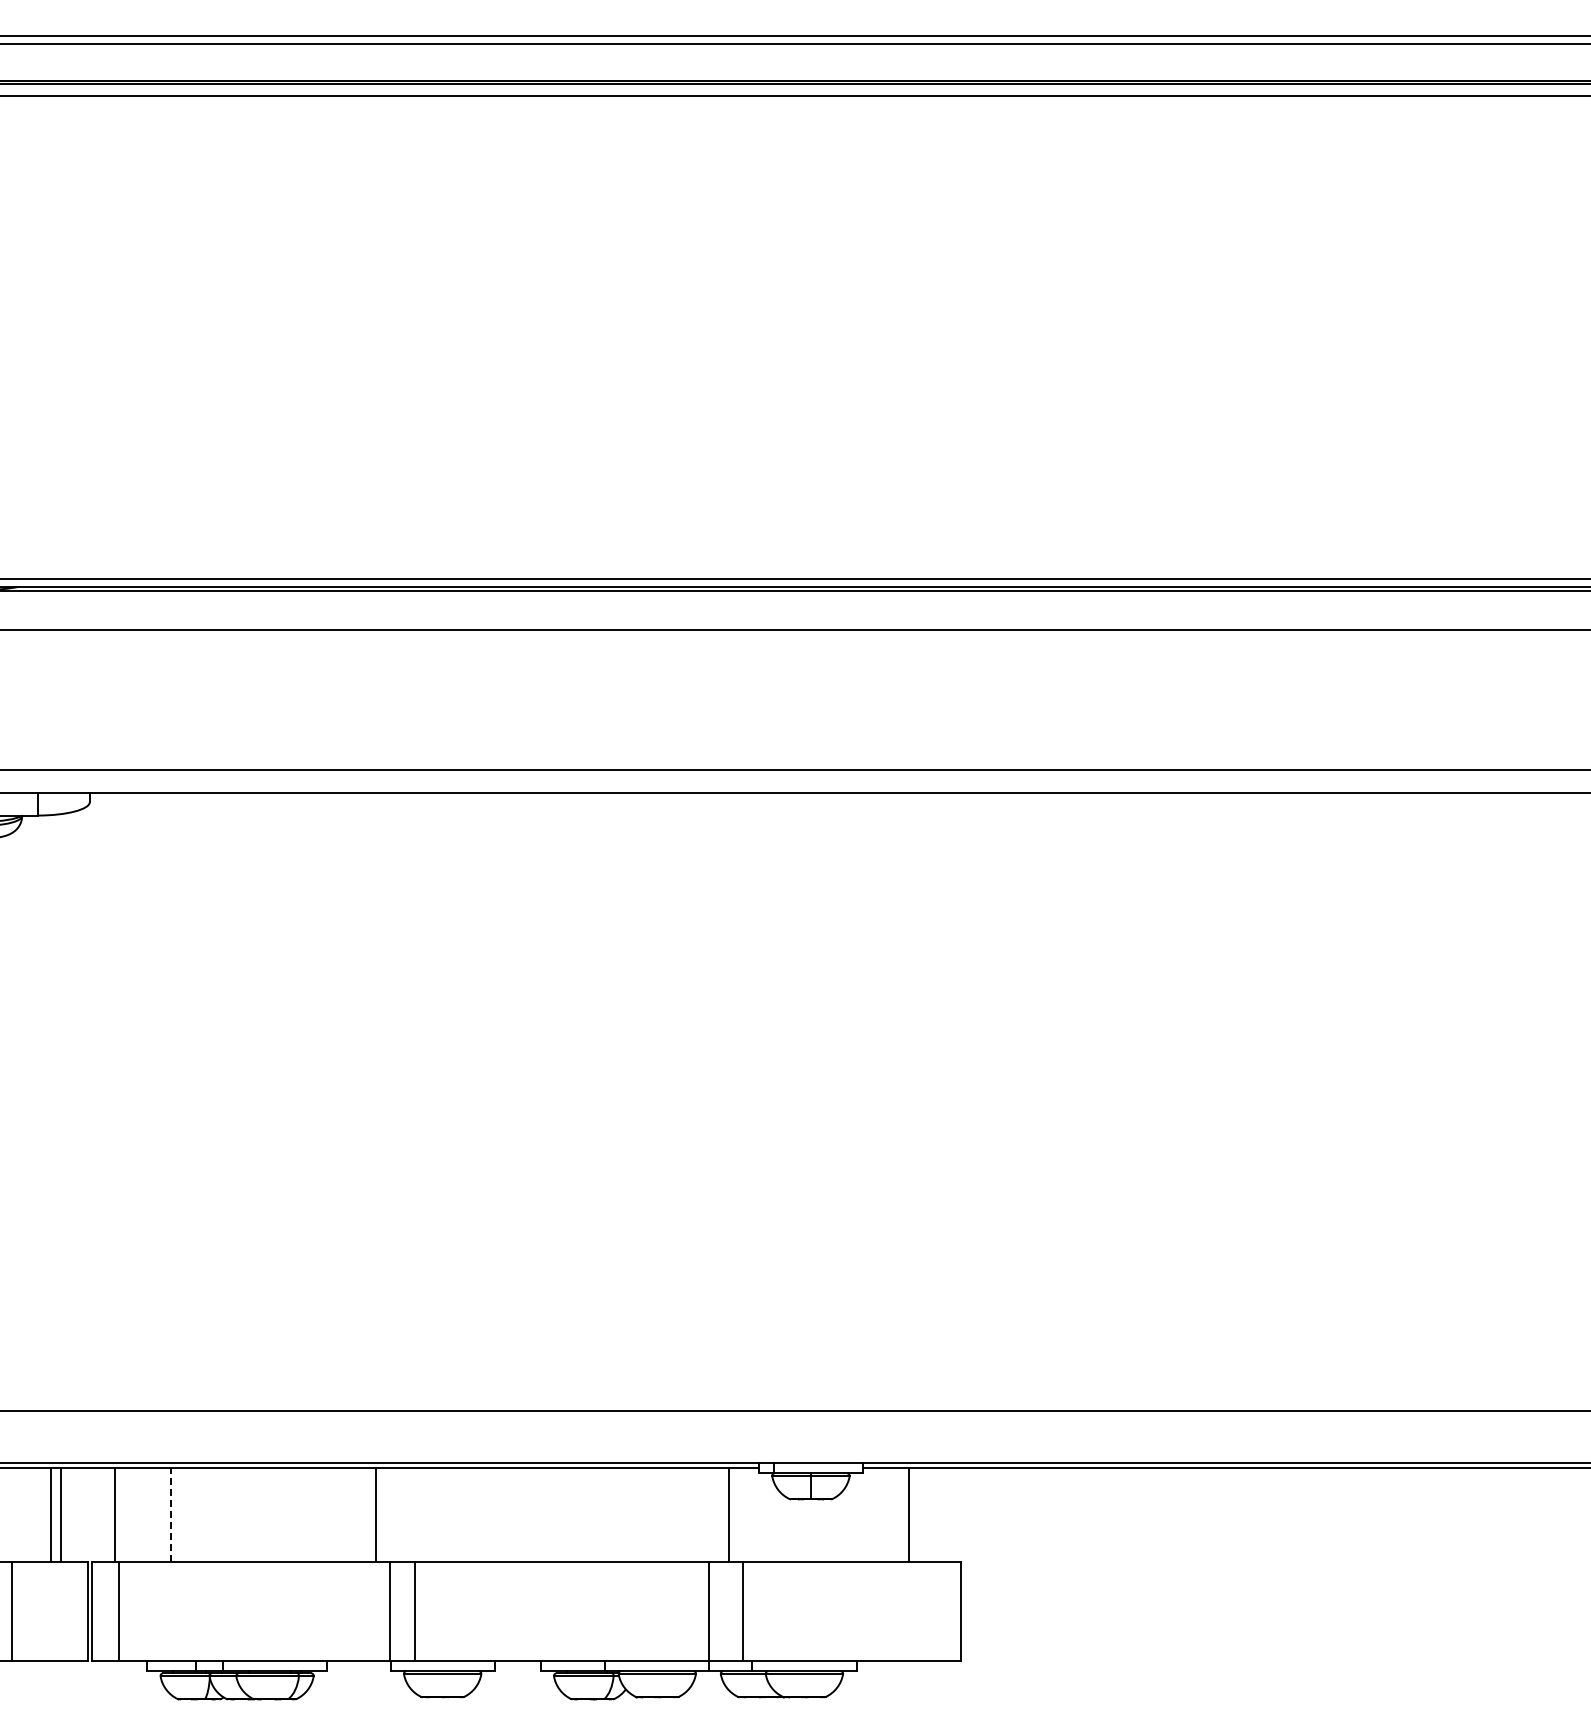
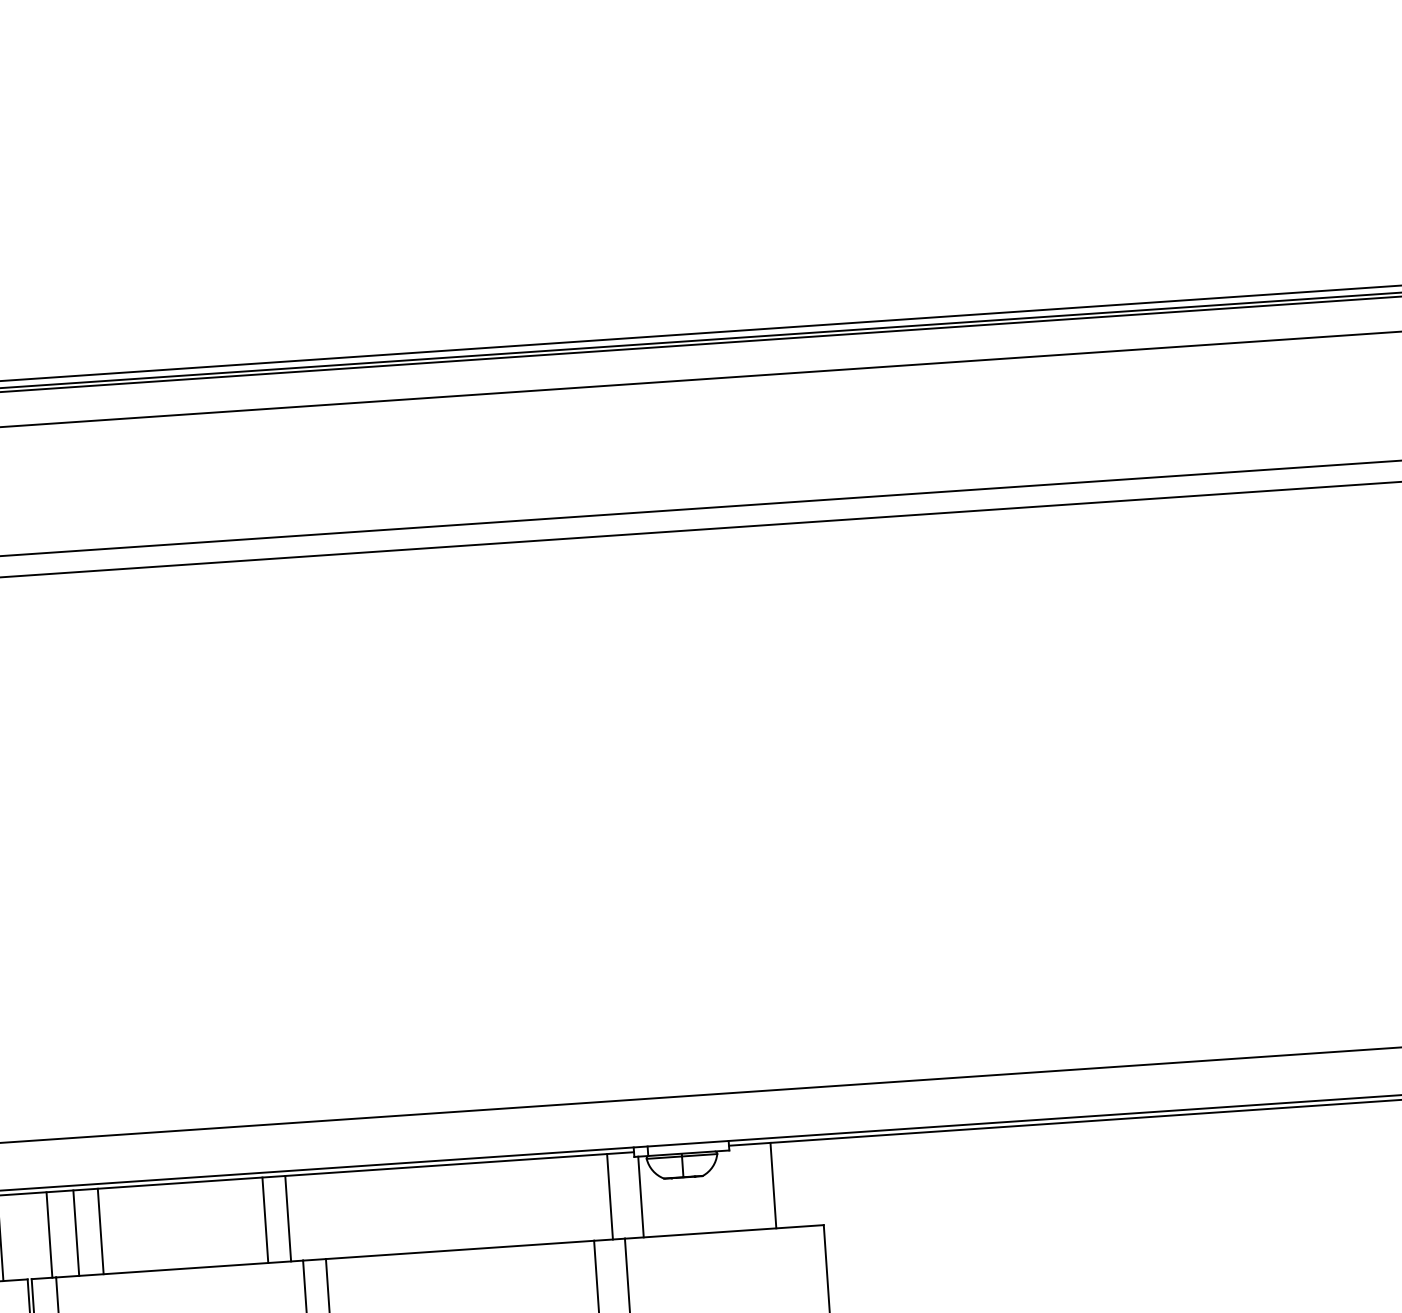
line: (144, 1514) -> (76, 1232), added
line: (170, 1514) -> (100, 1231), dashed -> solid
line: (351, 1514) -> (265, 1219), added
line: (763, 1517) -> (641, 1196), added

